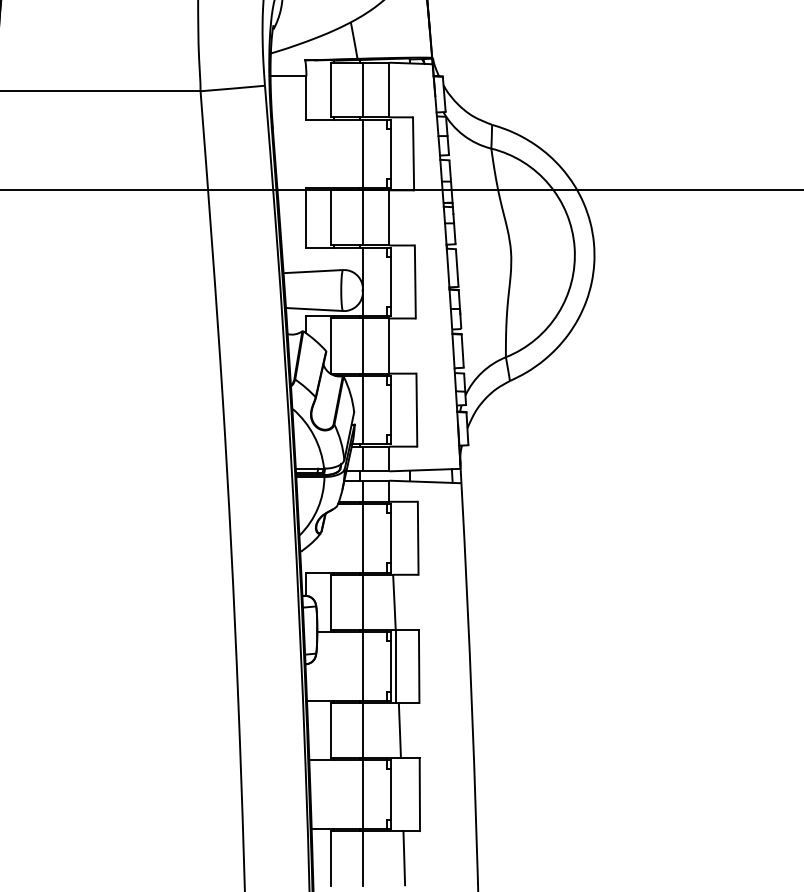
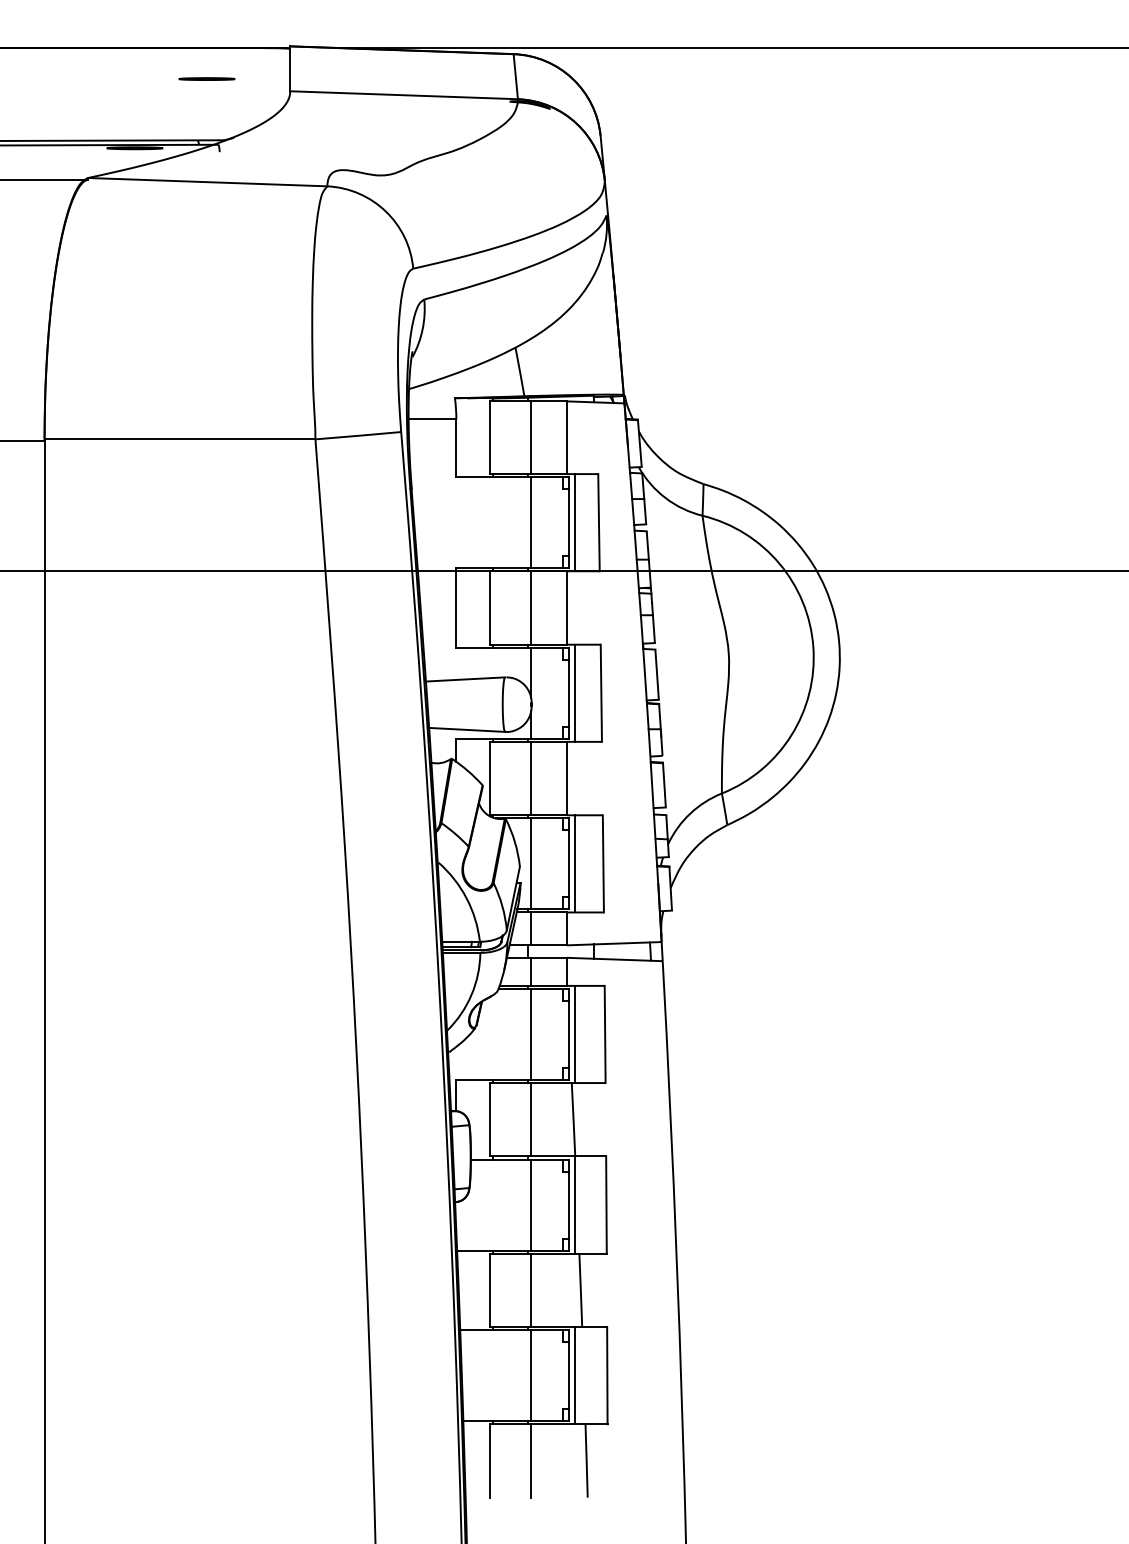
line: (395, 153) -> (574, 522), added
line: (395, 281) -> (574, 692), added
line: (395, 409) -> (574, 863), added
line: (395, 538) -> (574, 1034), added
line: (395, 794) -> (574, 1375), added

